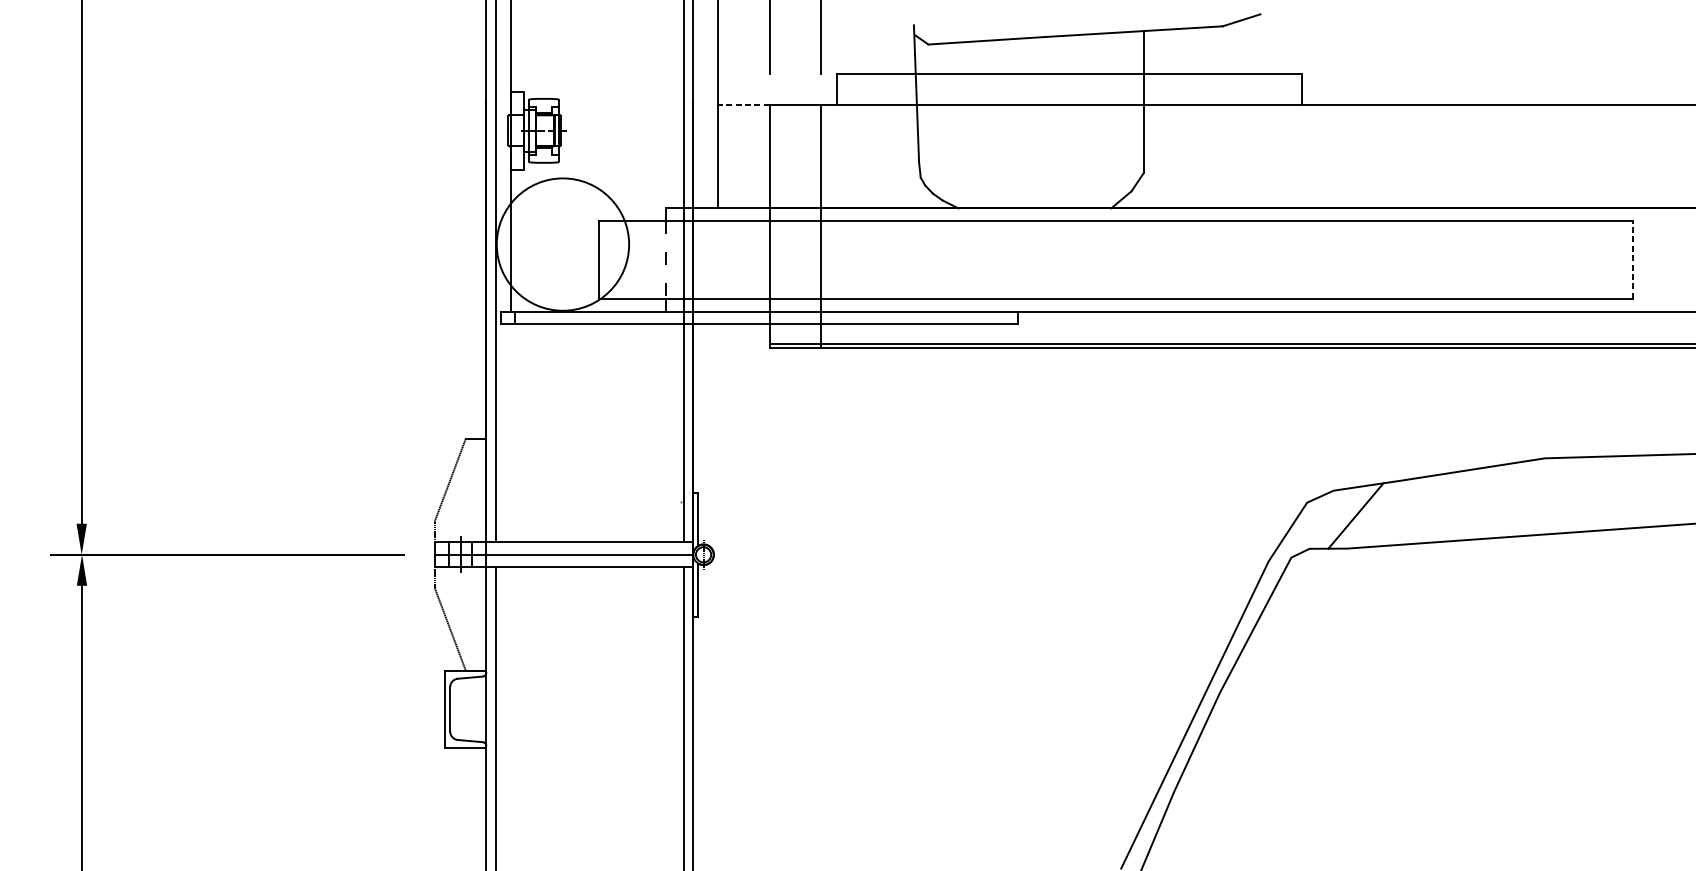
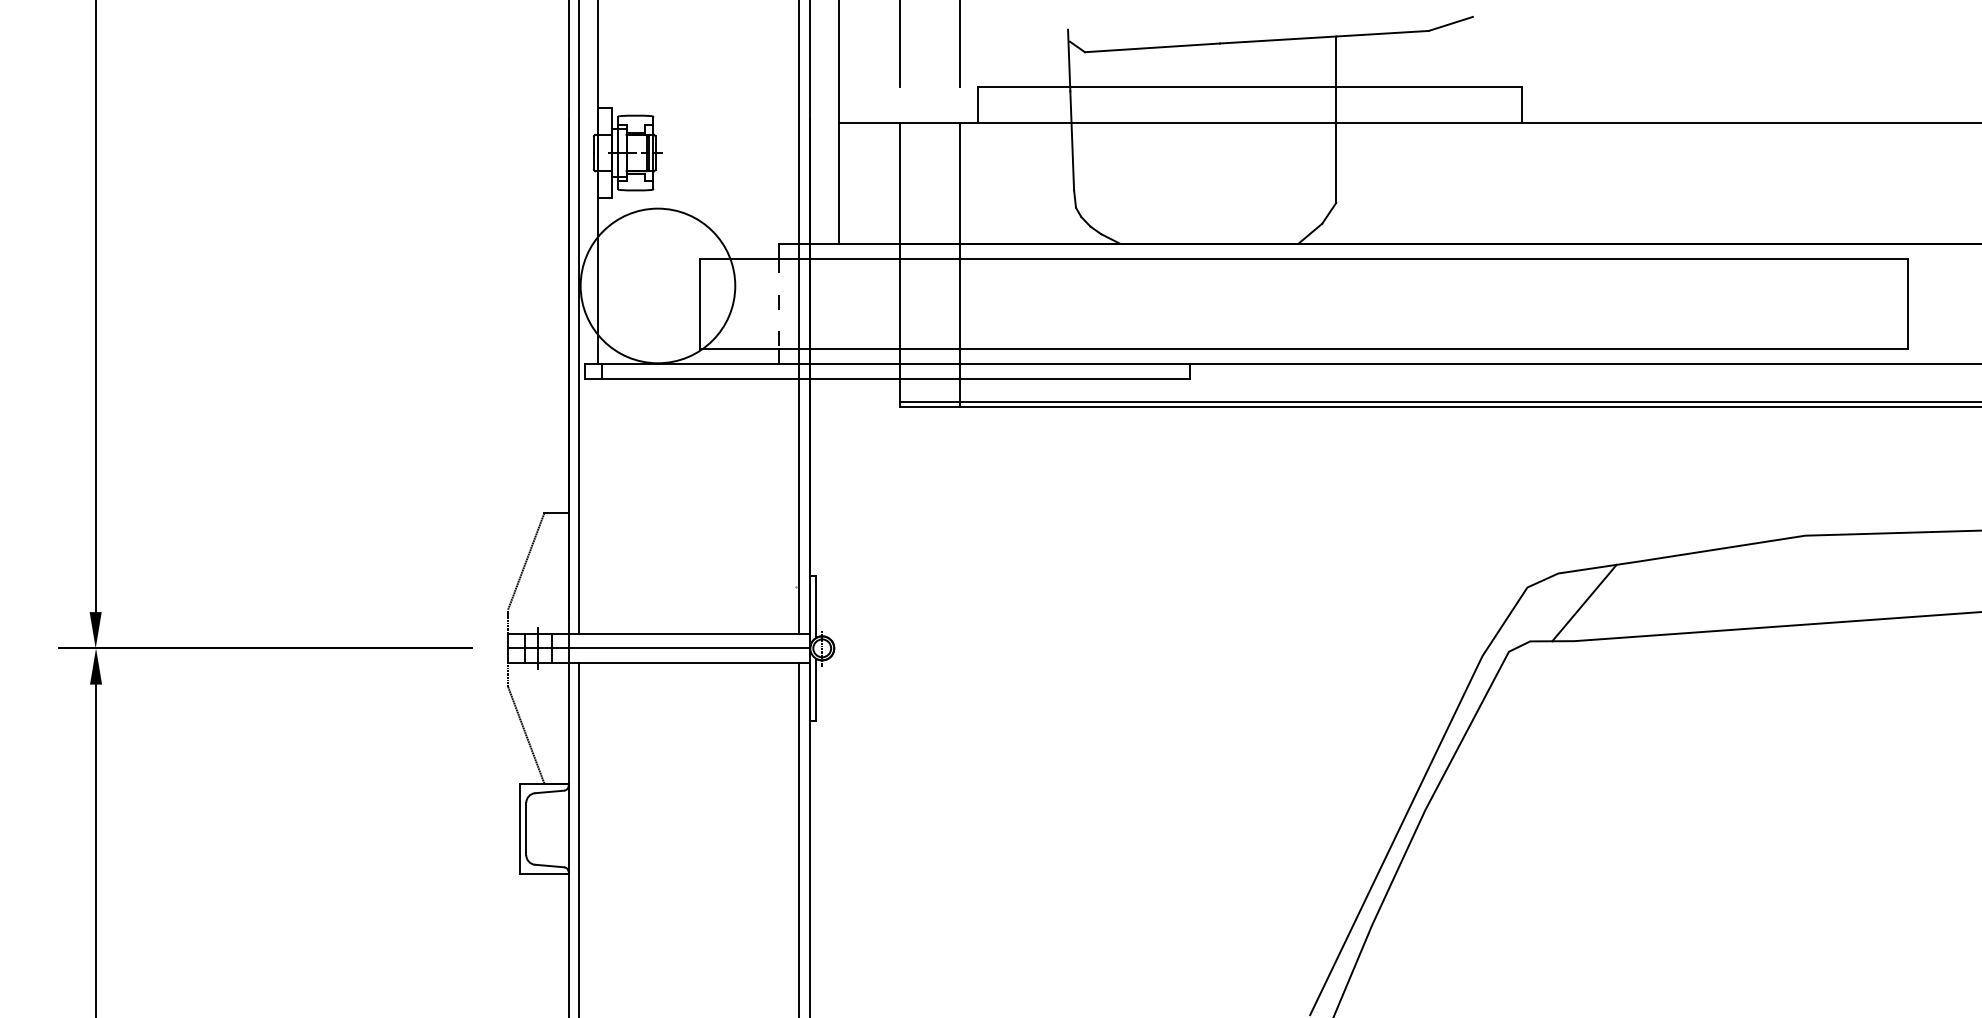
line: (743, 104) -> (868, 122), dashed -> solid
line: (1633, 259) -> (1908, 303), dashed -> solid

